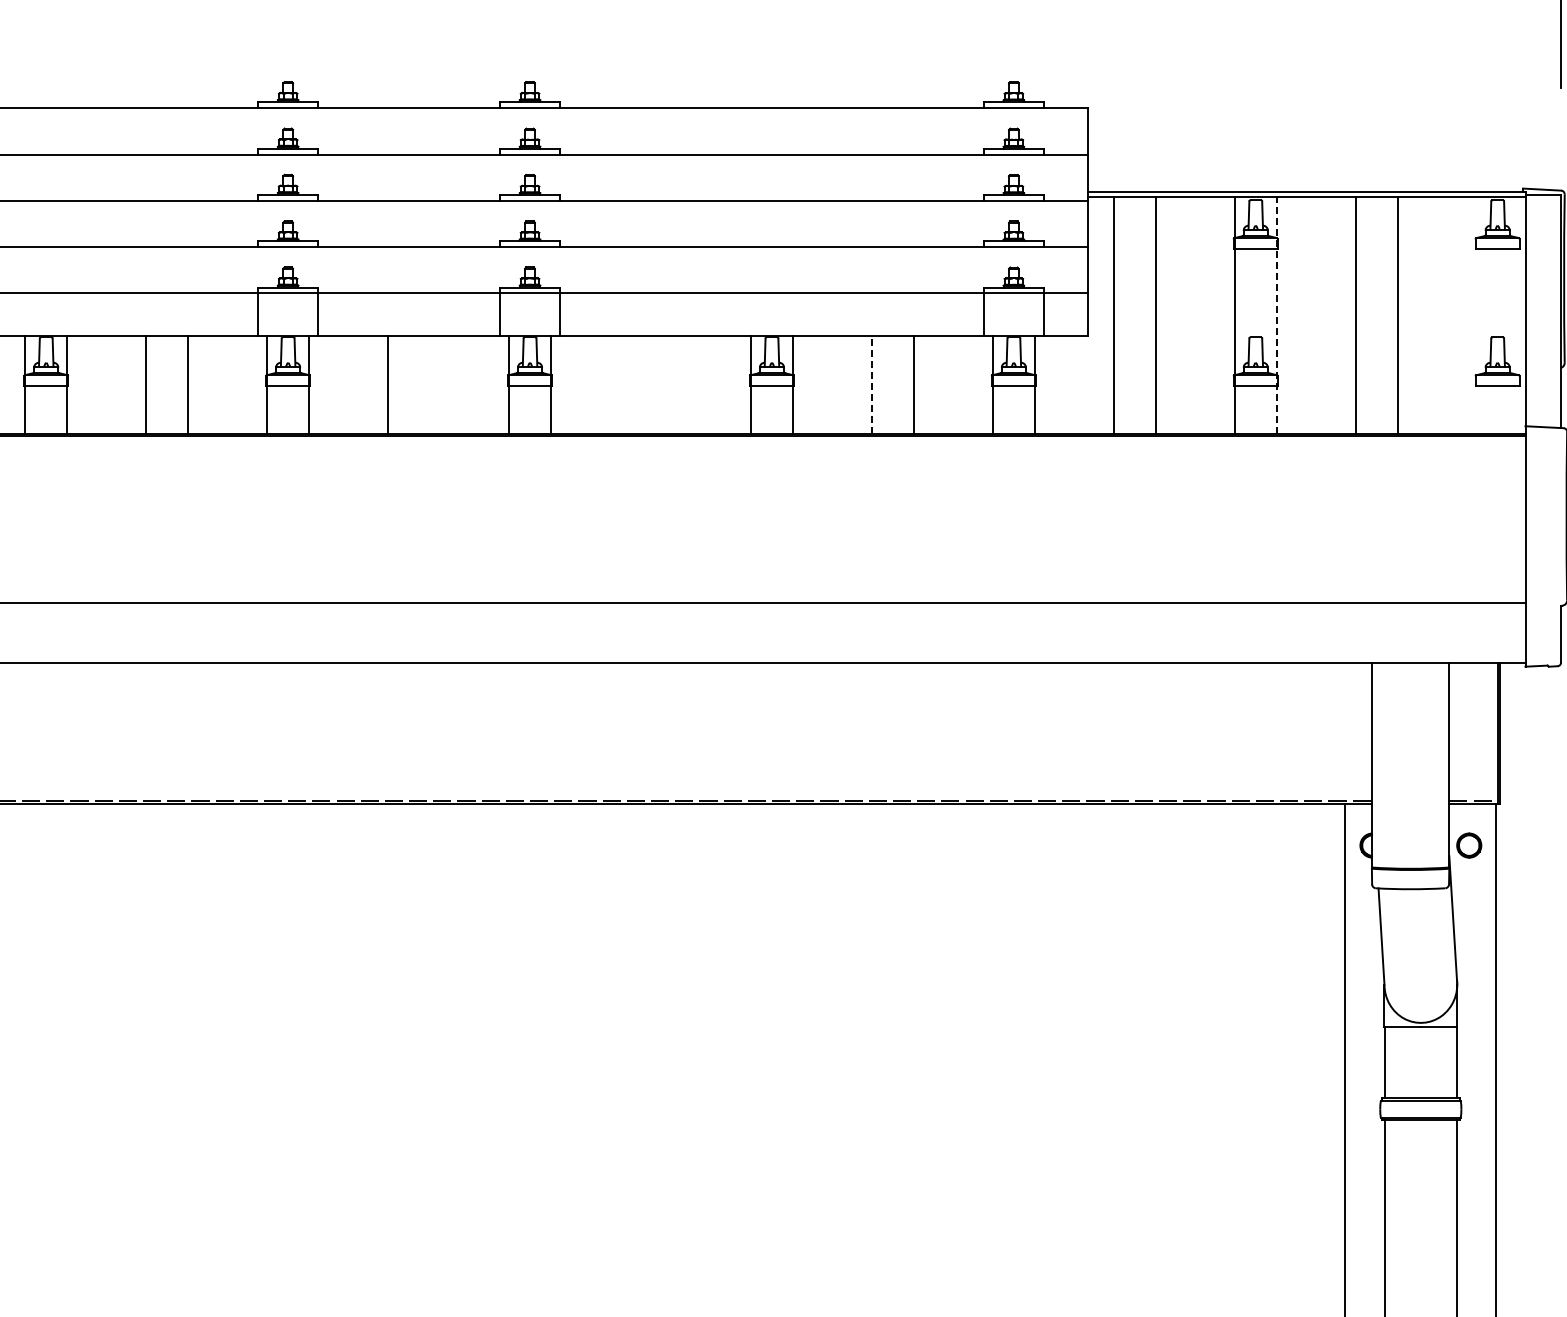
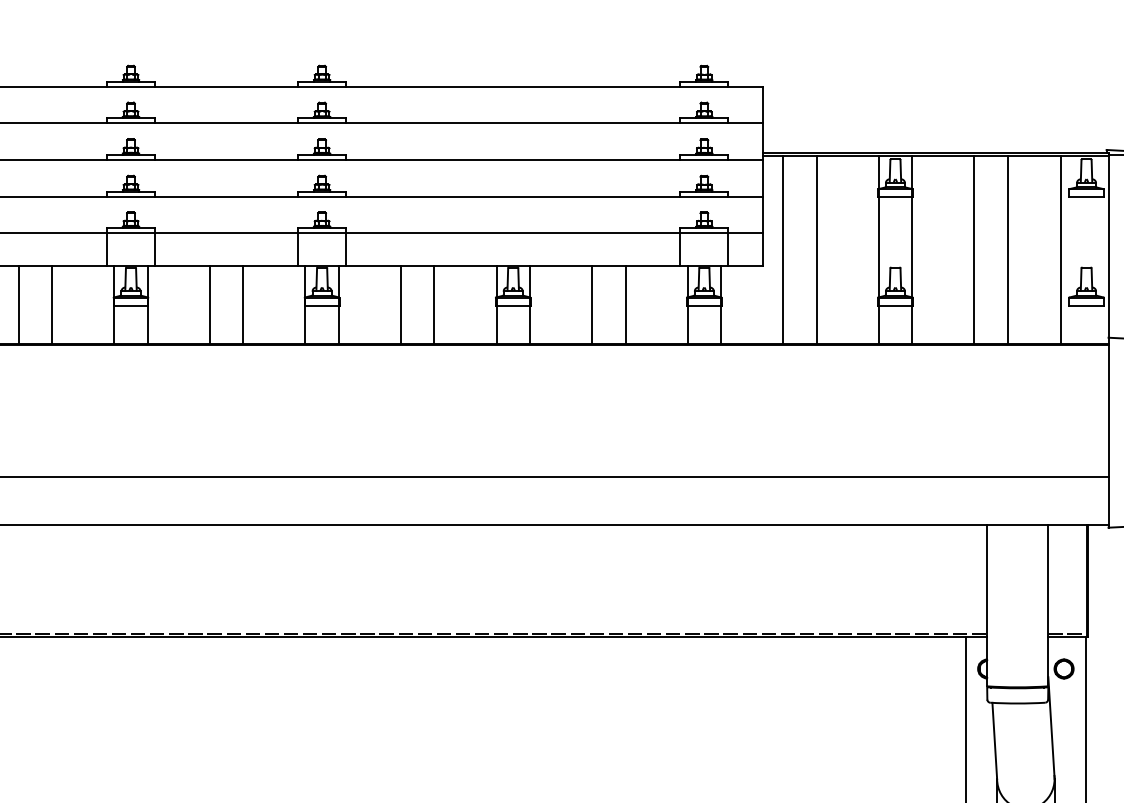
line: (1276, 314) -> (911, 249), dashed -> solid
line: (1465, 314) -> (1061, 249), added
line: (430, 384) -> (243, 304), added
line: (629, 384) -> (400, 304), added
line: (672, 384) -> (434, 304), added
line: (871, 384) -> (591, 304), dashed -> solid

